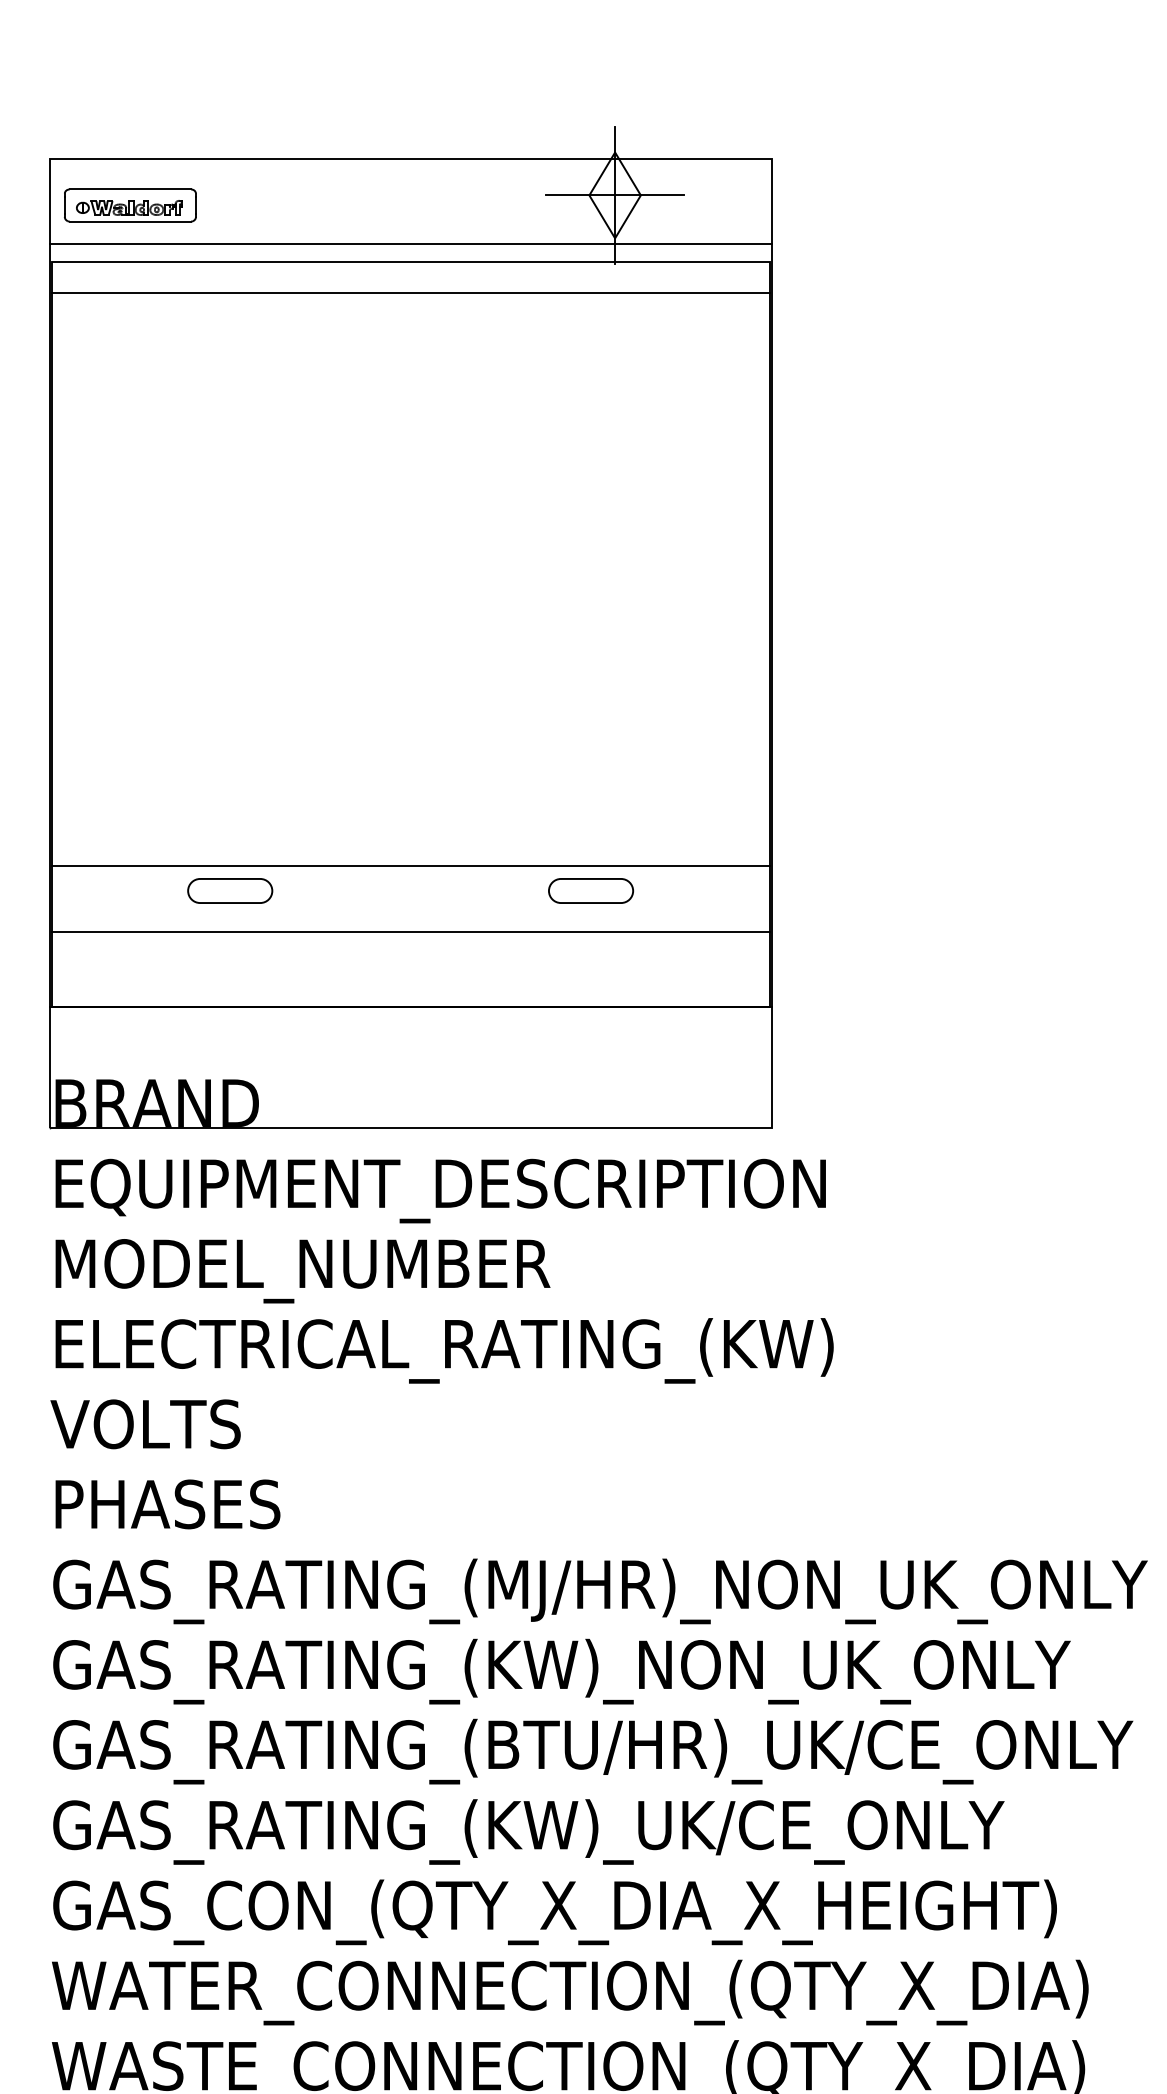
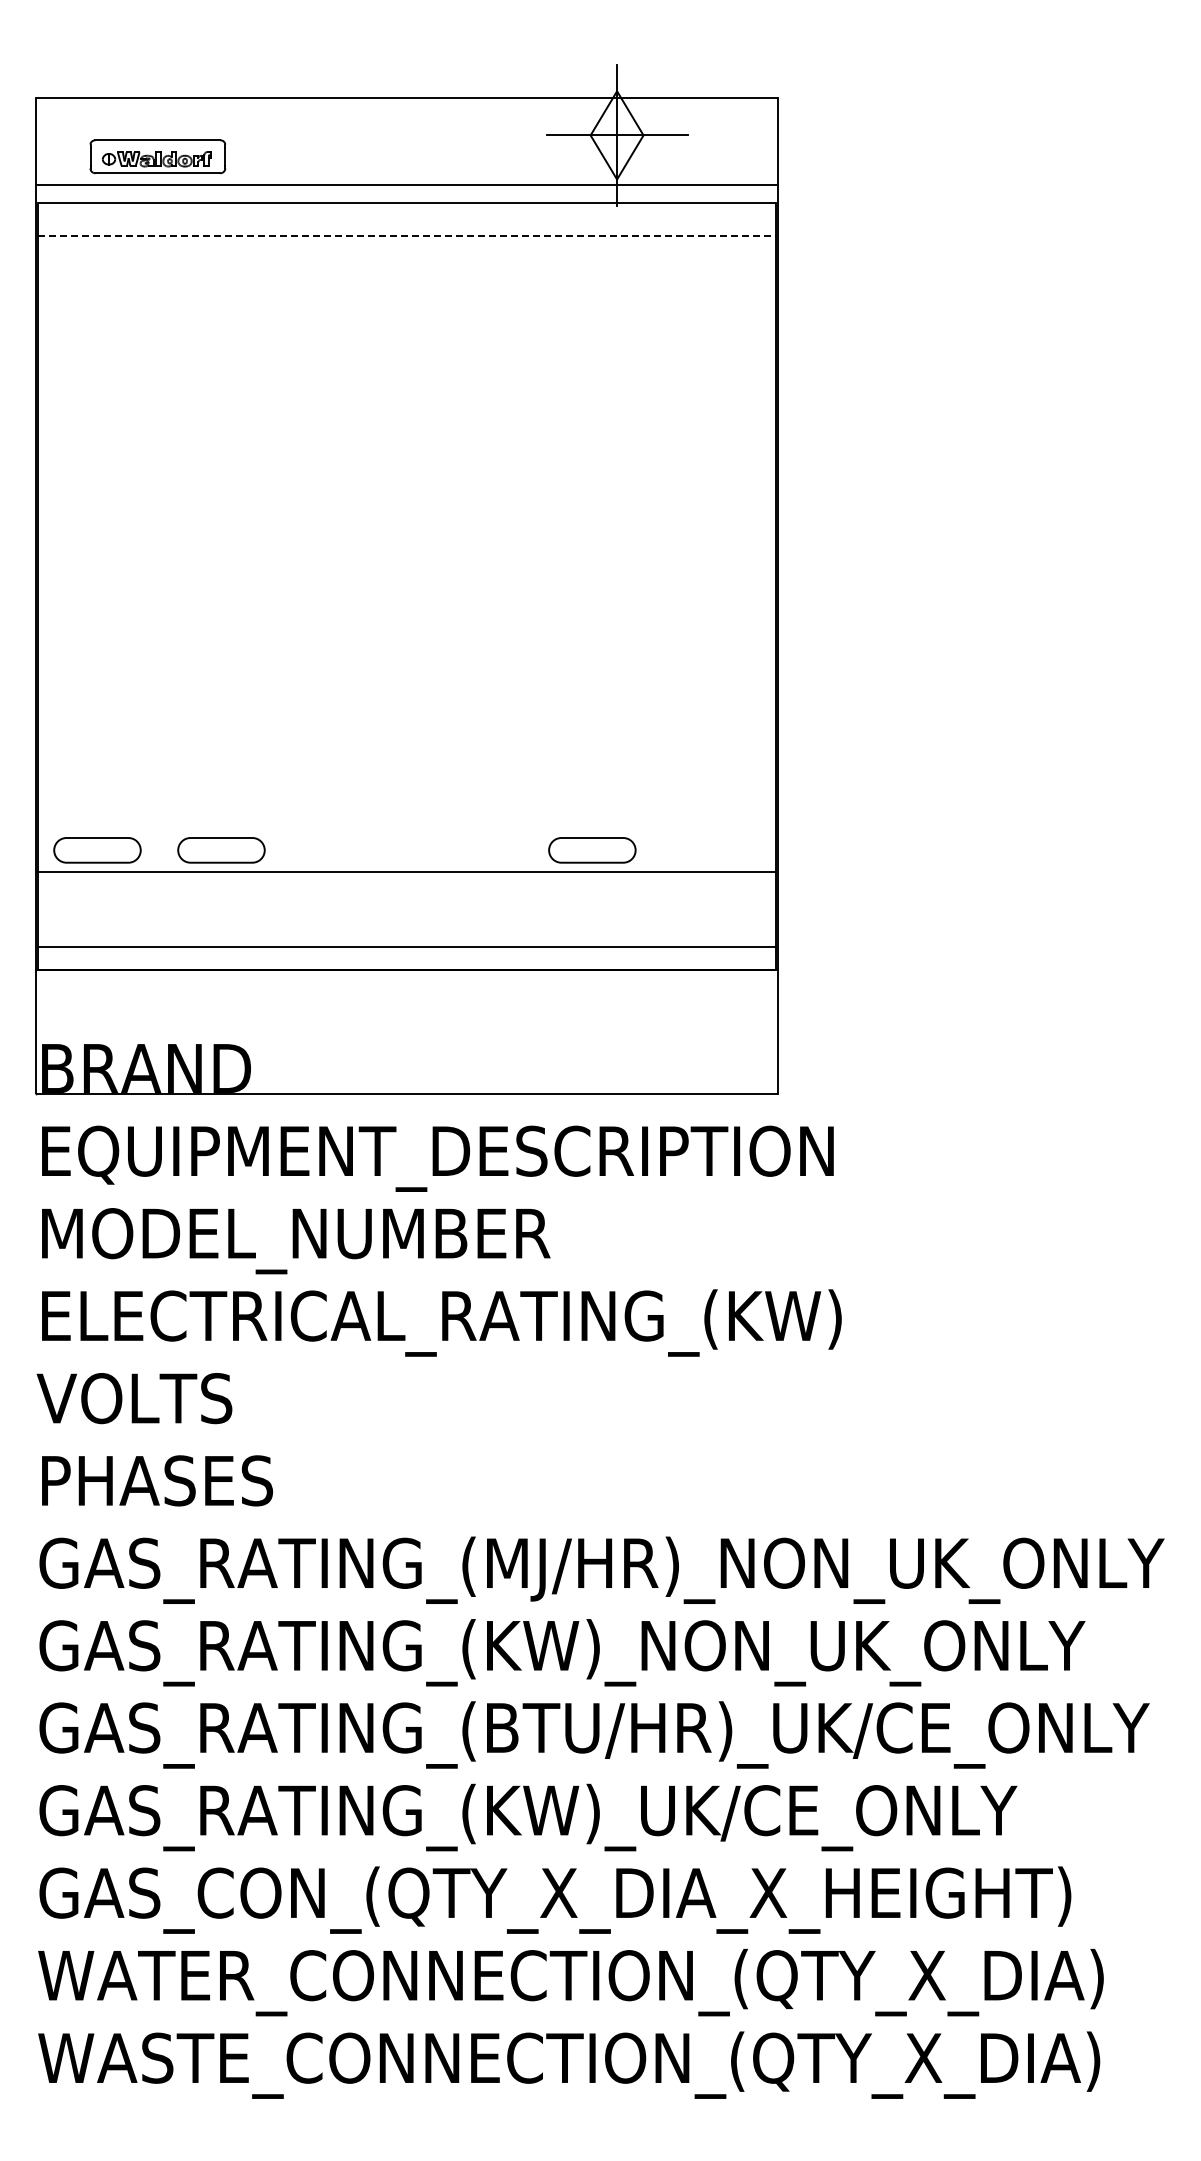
part: (130, 205) -> (157, 156), moved
line: (411, 292) -> (407, 235), solid -> dashed
line: (410, 865) -> (406, 871), moved
part: (109, 891) -> (97, 850), added
line: (410, 931) -> (406, 947), moved

